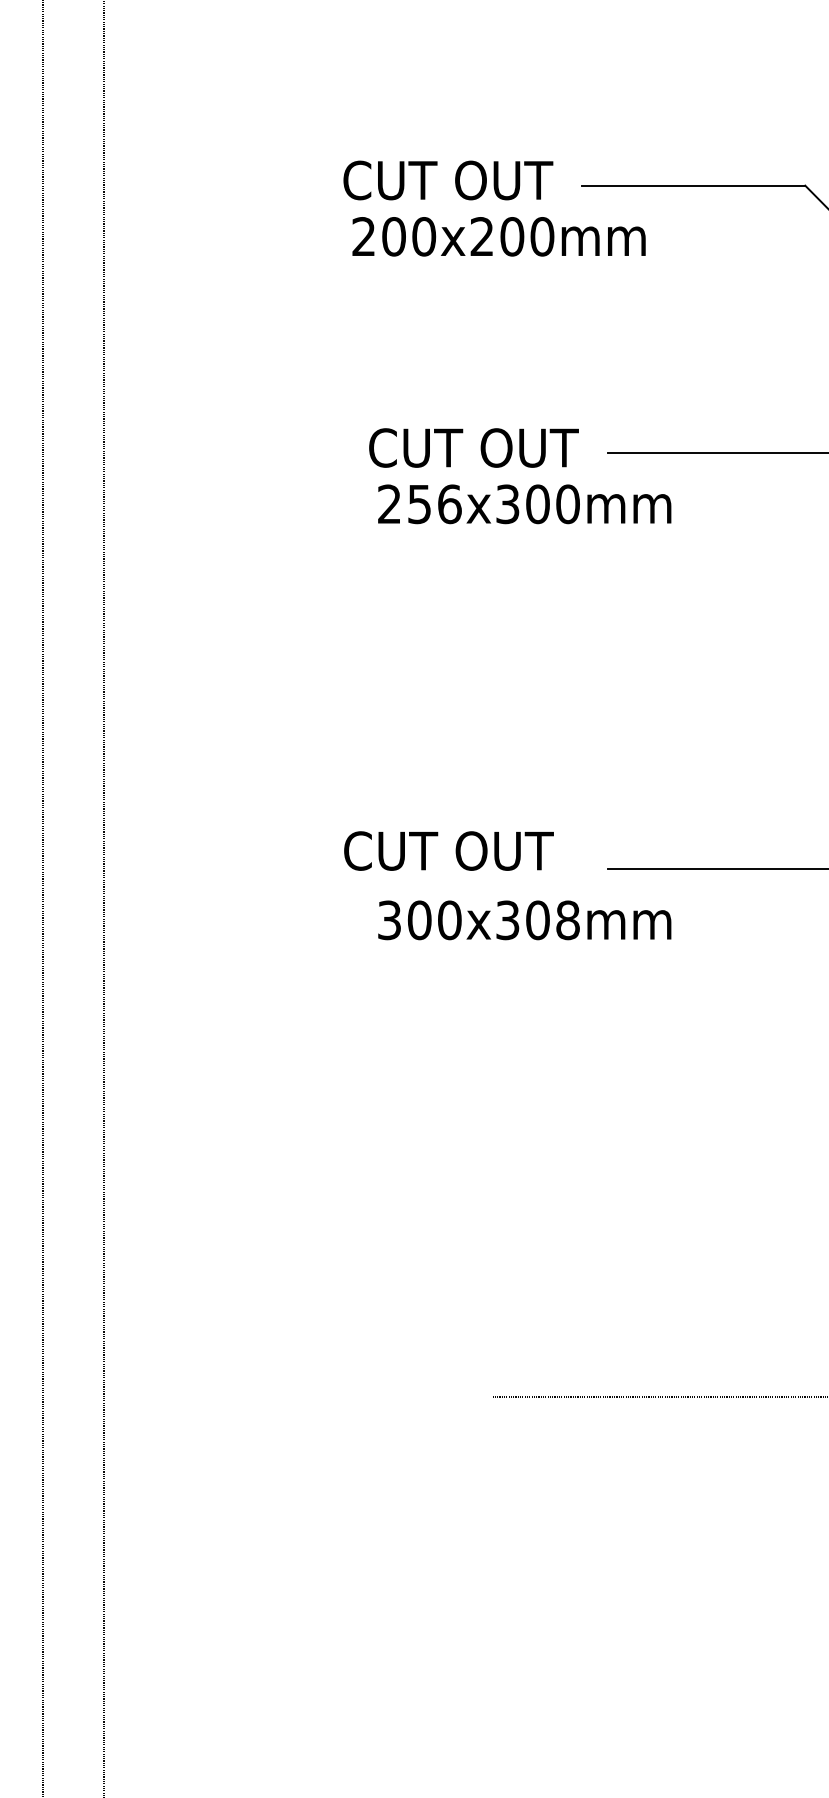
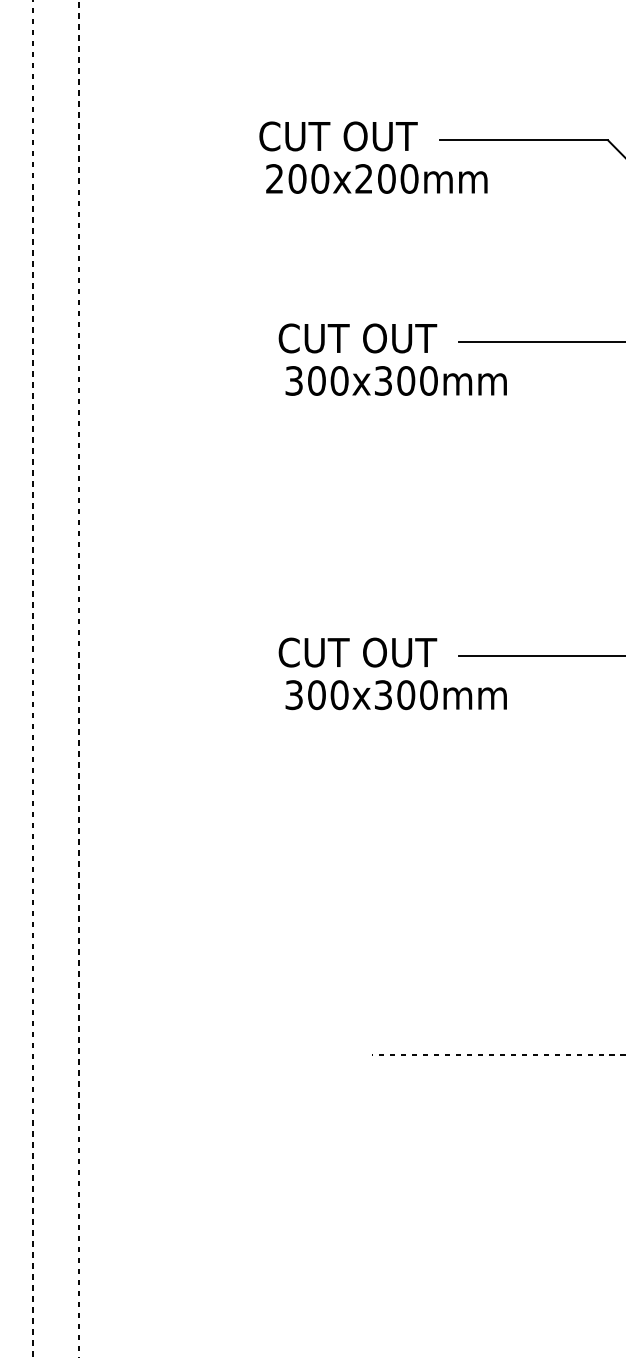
text: (419, 504) -> (316, 381), 256x300mm -> 300x300mm
text: (448, 850) -> (357, 652), moved
text: (567, 919) -> (428, 694), 300x308mm -> 300x300mm

